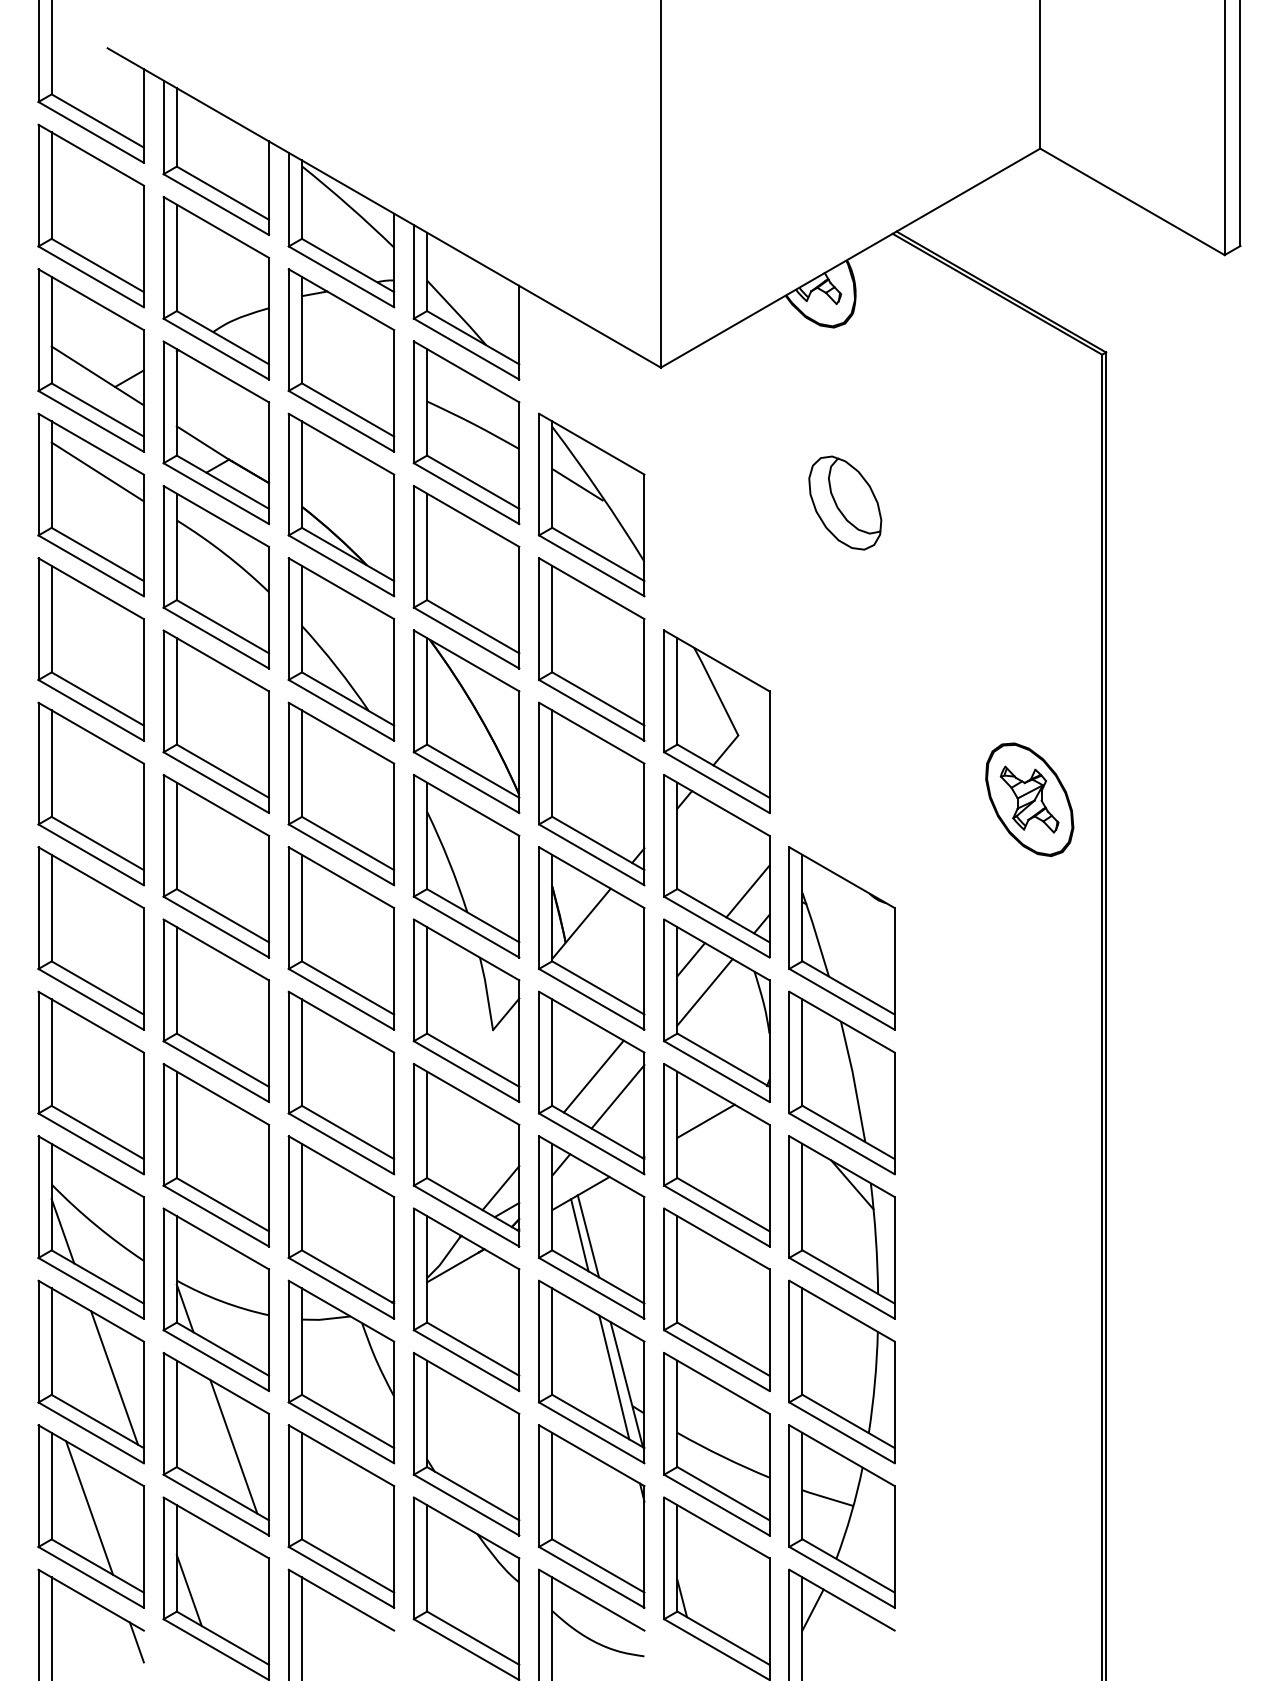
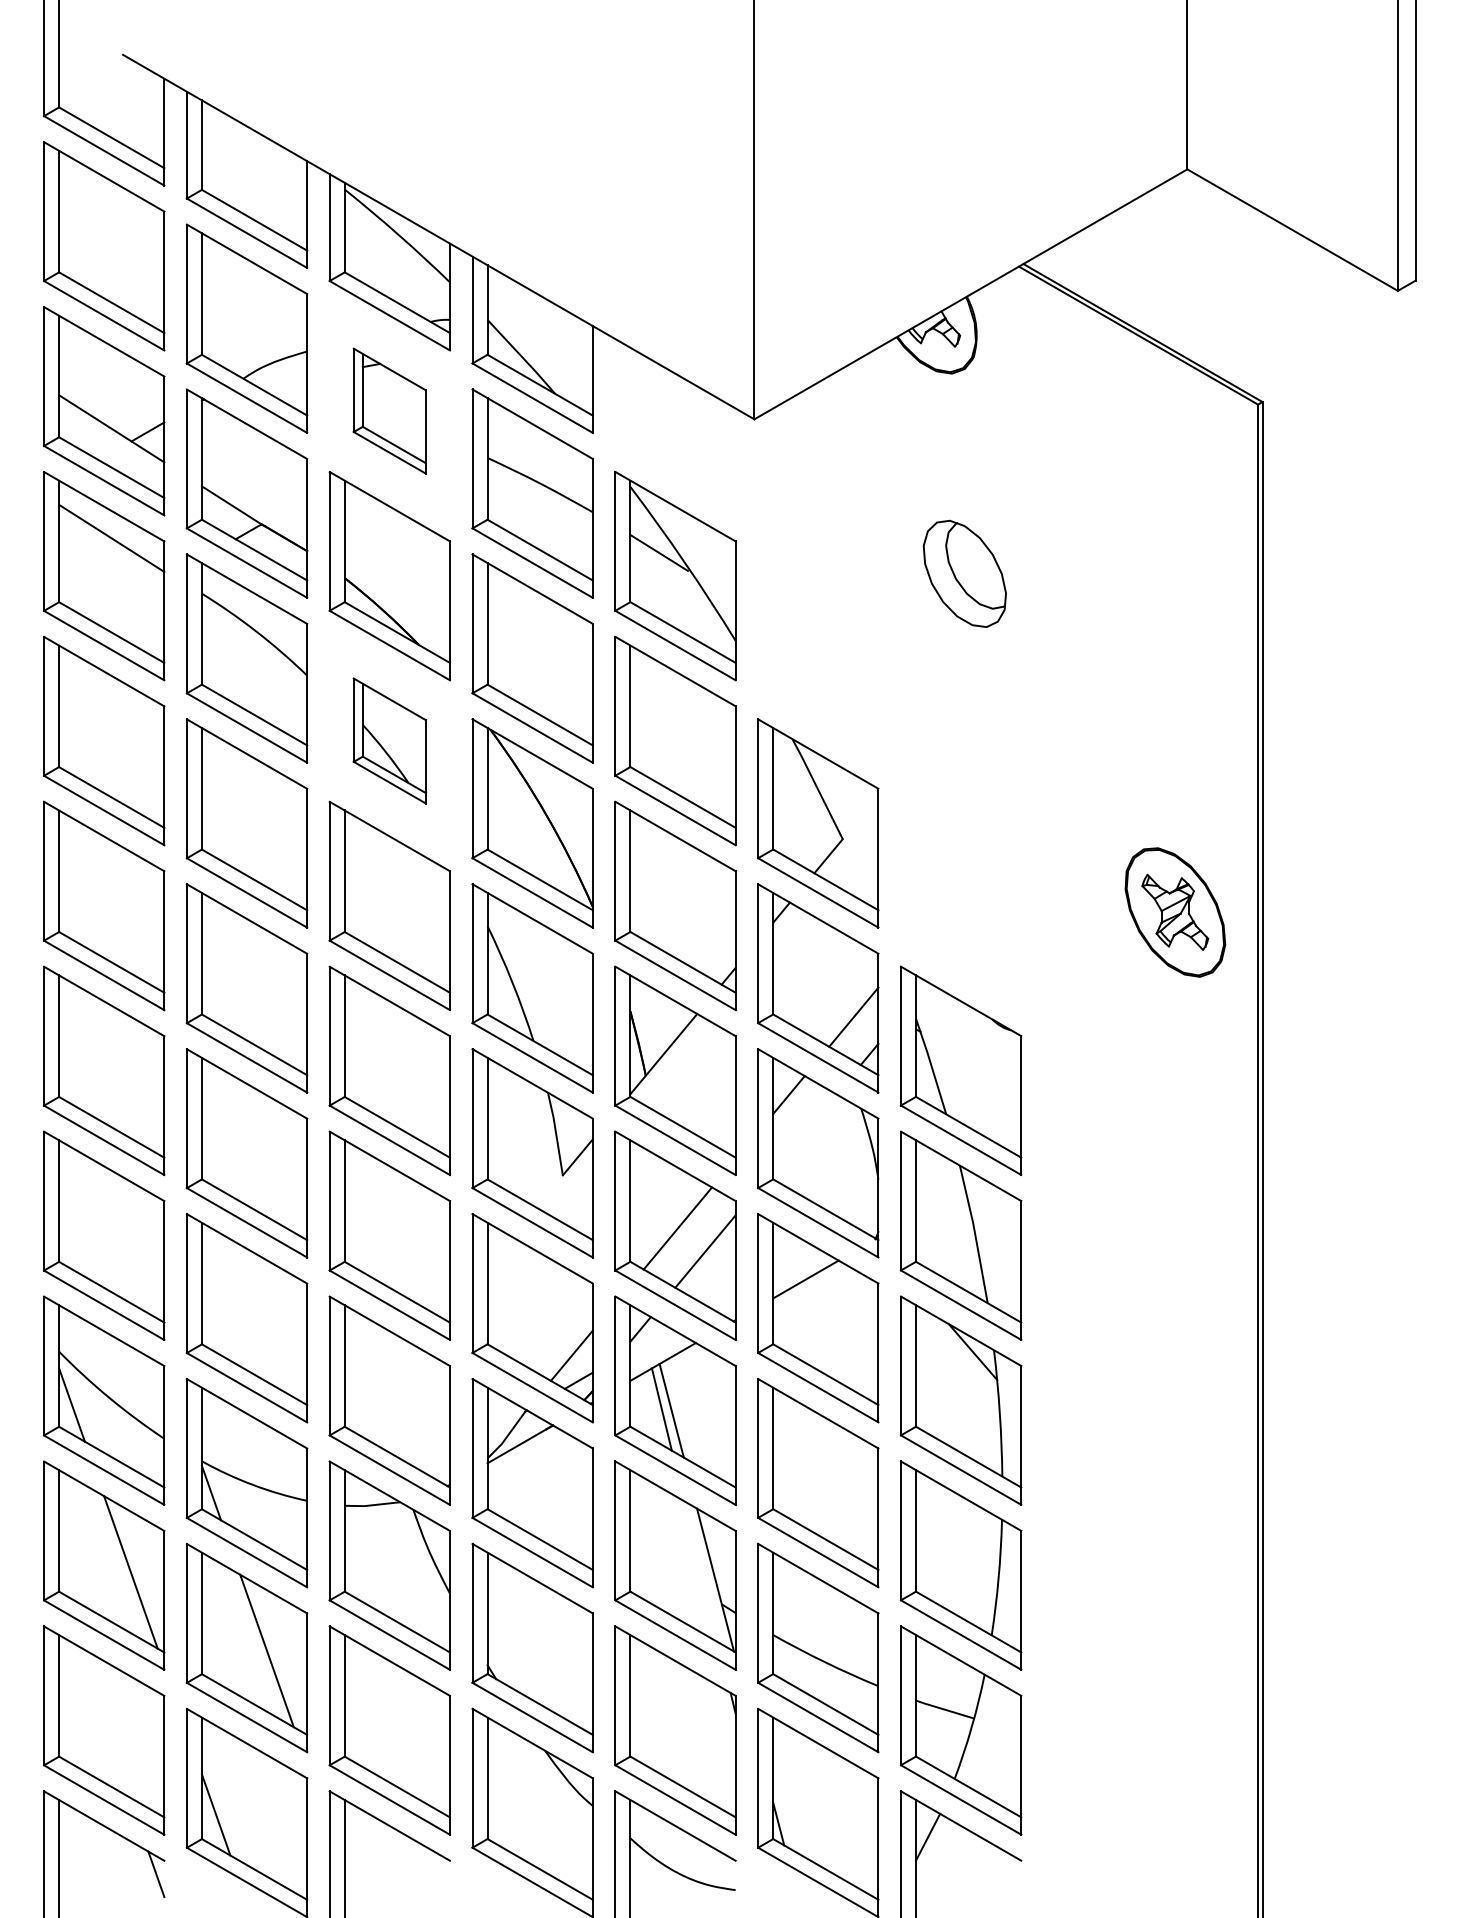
part: (341, 360) -> (389, 411), size x0.6
part: (341, 649) -> (389, 741), size x0.6
line: (704, 992) -> (804, 1132), removed
line: (614, 1377) -> (701, 1571), removed
line: (89, 1507) -> (102, 1720), removed

